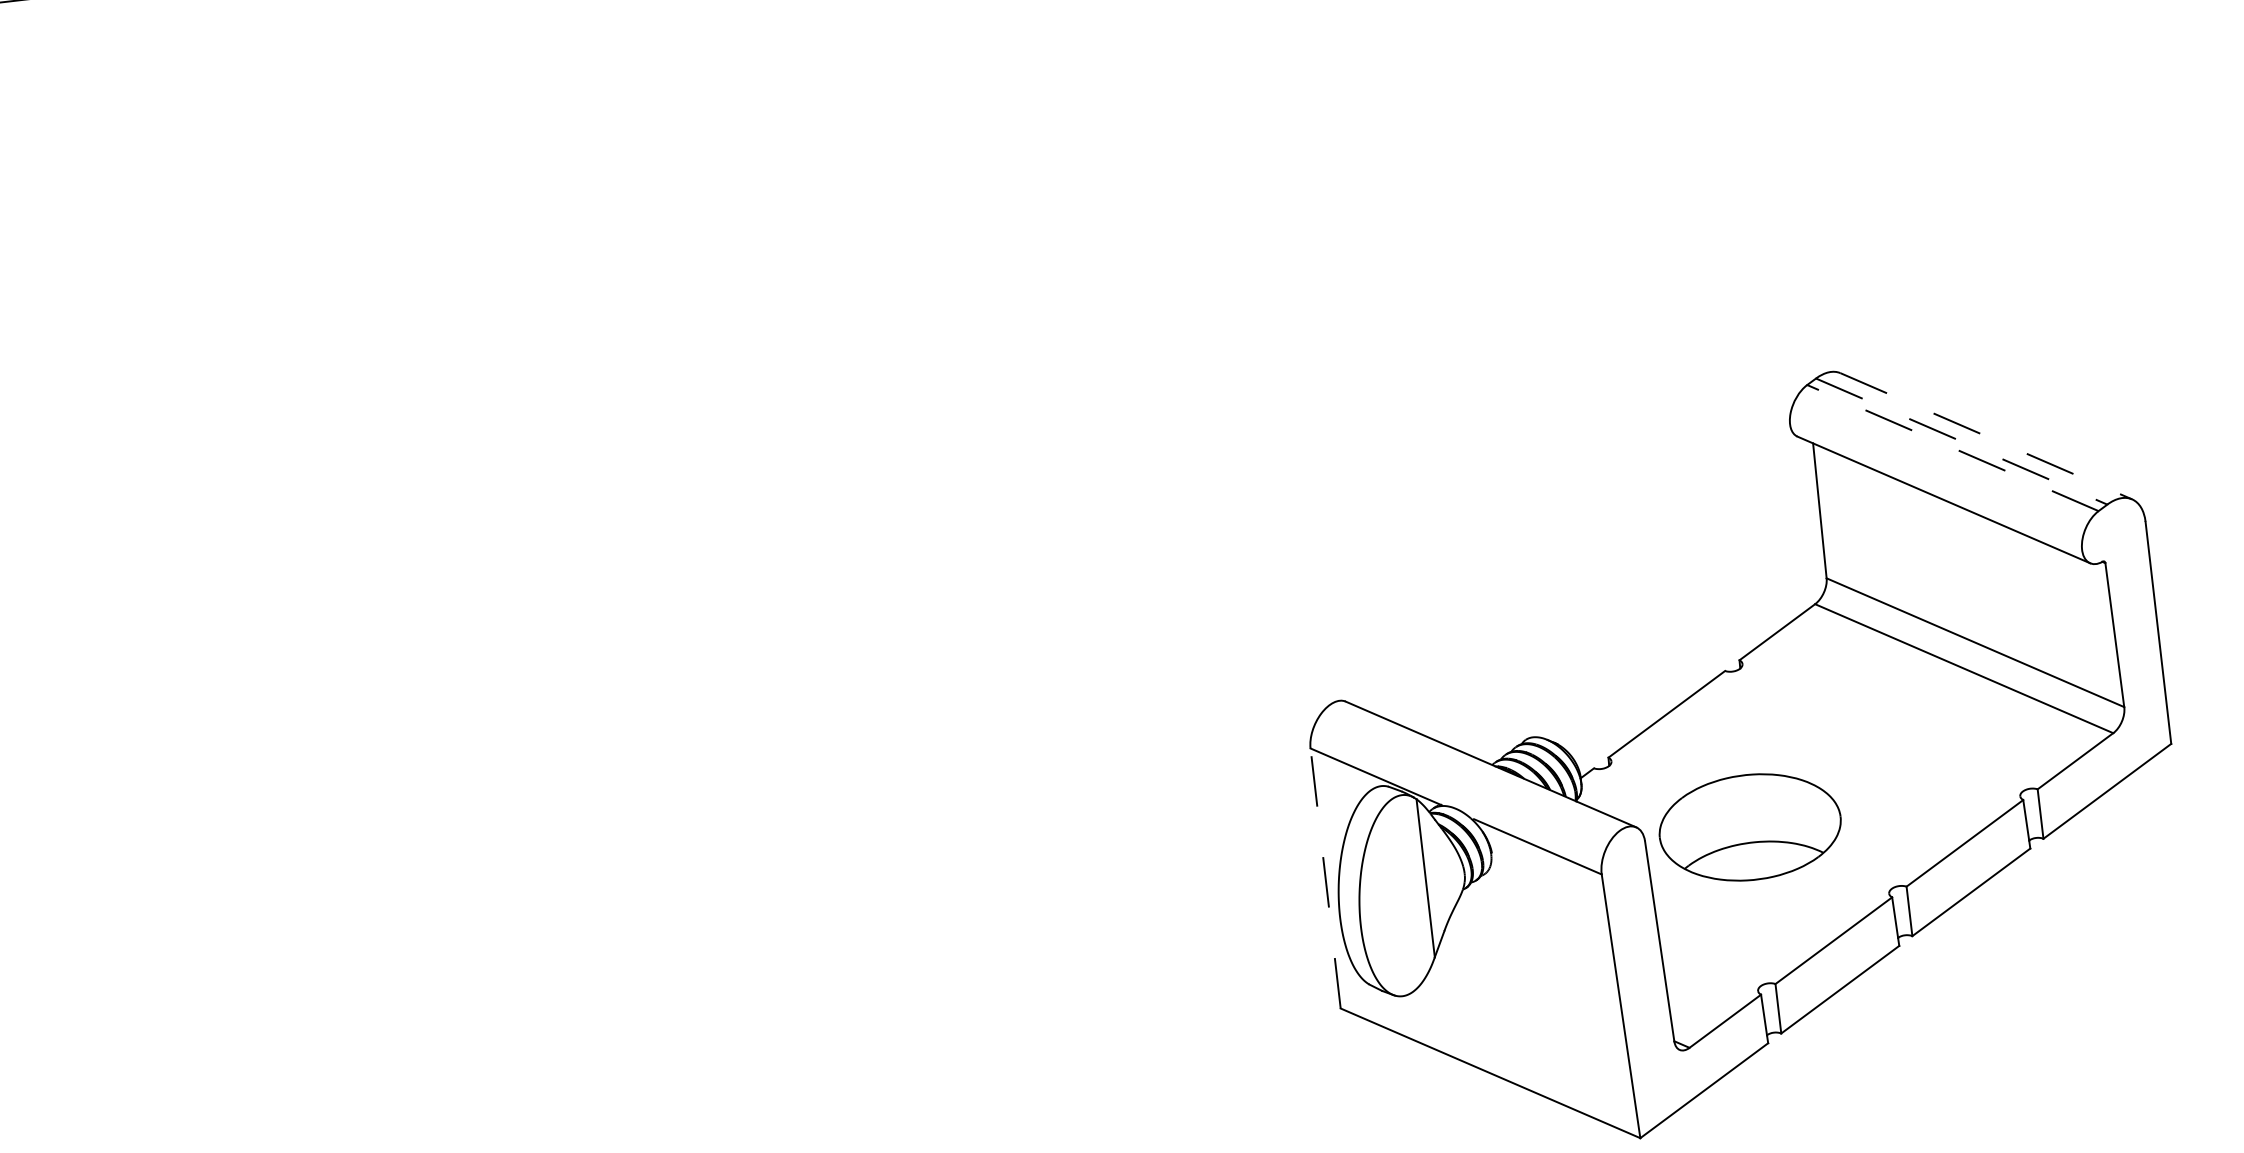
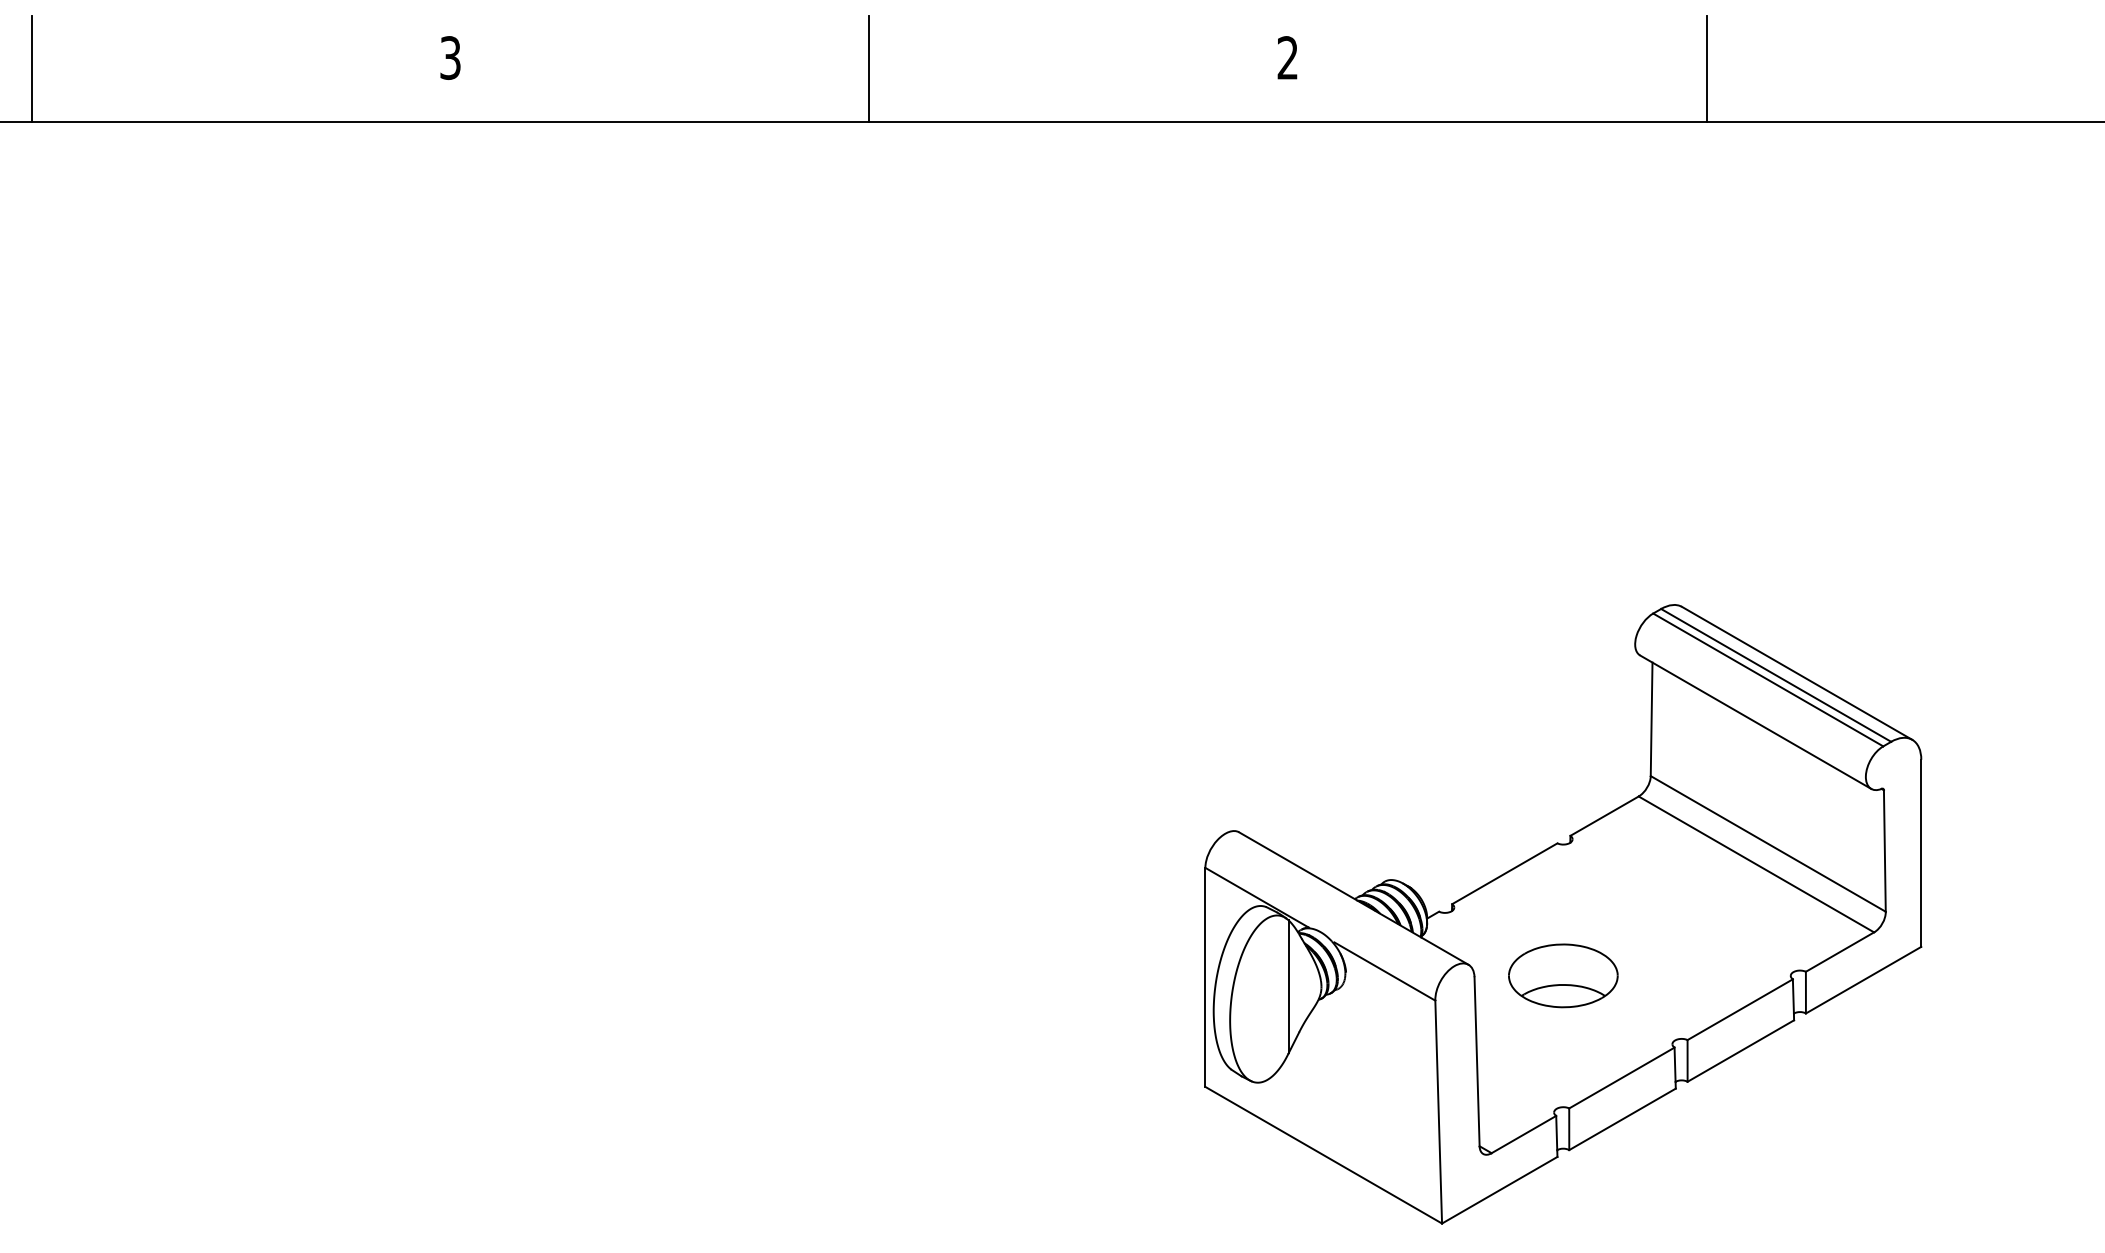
line: (1986, 436) -> (1797, 673), dashed -> solid
line: (1962, 441) -> (1776, 675), dashed -> solid
line: (1953, 447) -> (1768, 679), dashed -> solid
part: (1750, 827) -> (1563, 975), size x0.71
line: (1325, 878) -> (1205, 977), dashed -> solid

